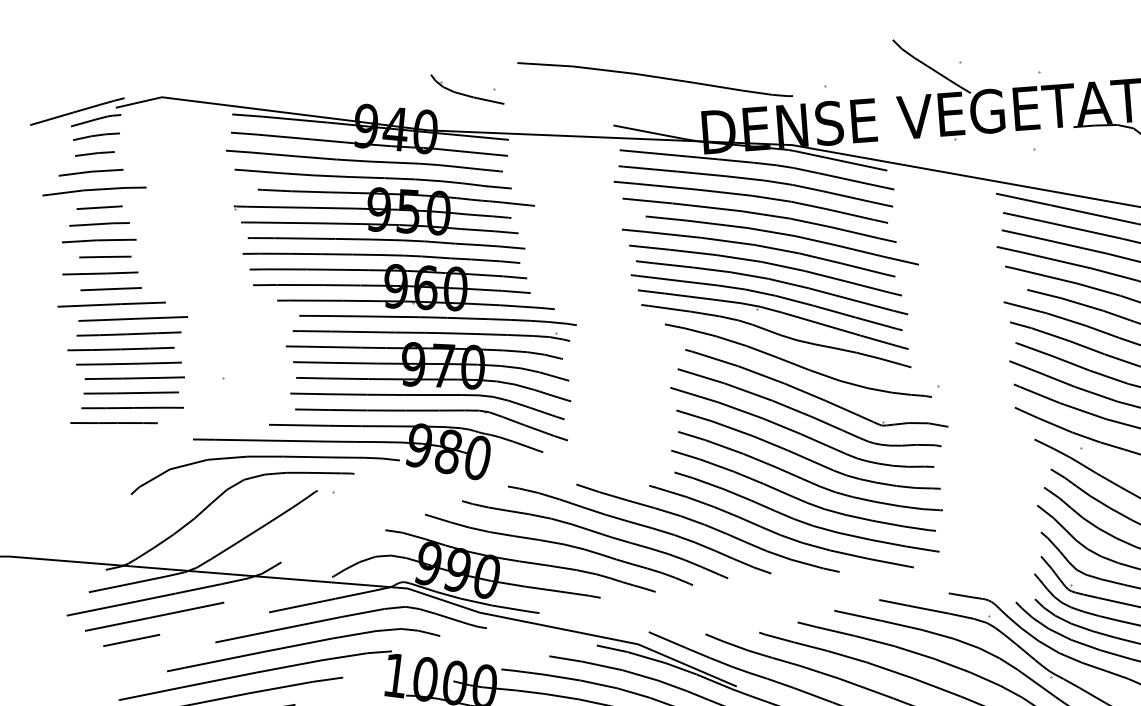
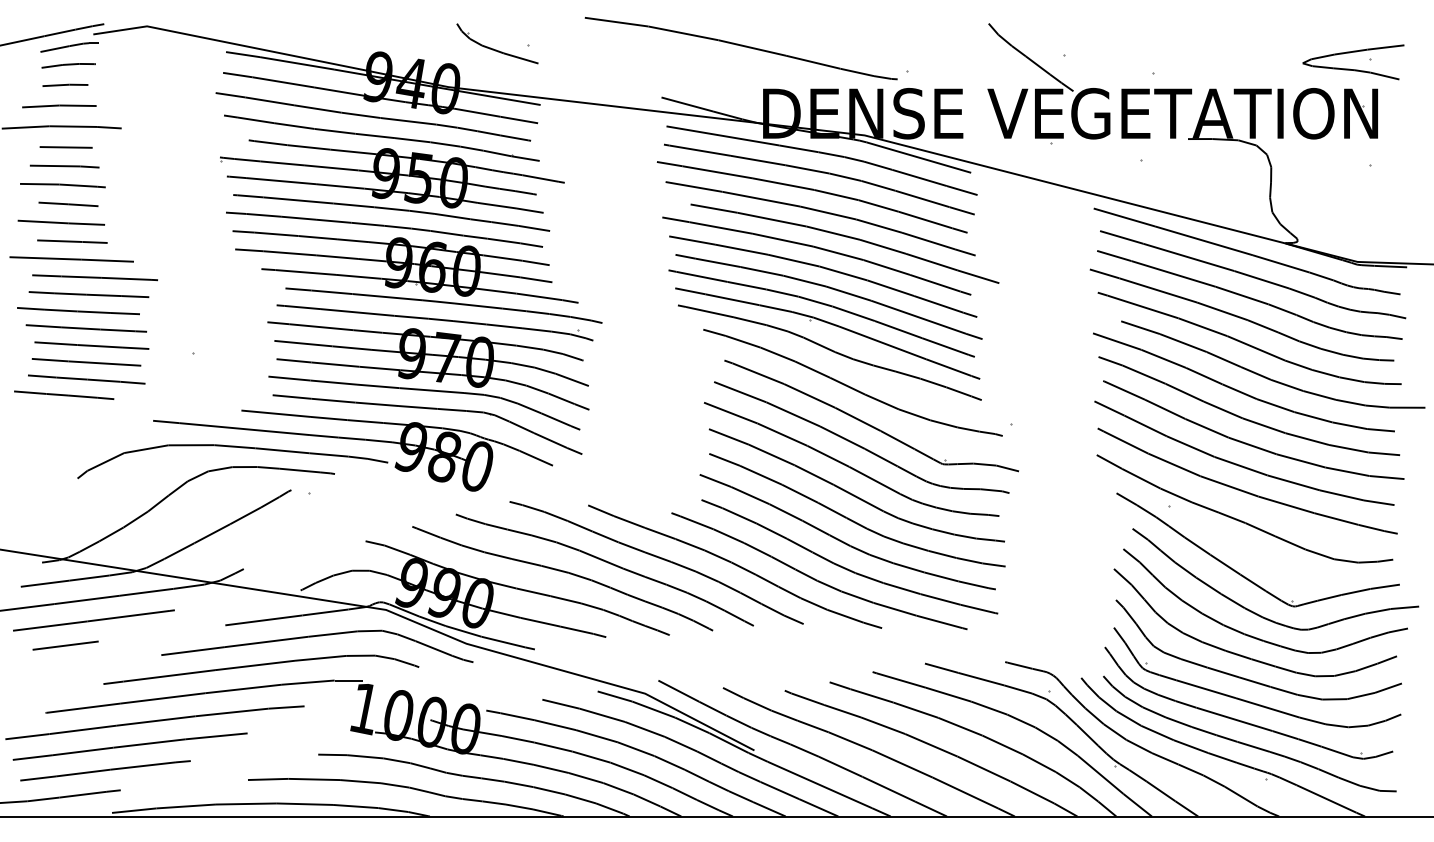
curve: (654, 77) -> (740, 46), moved

